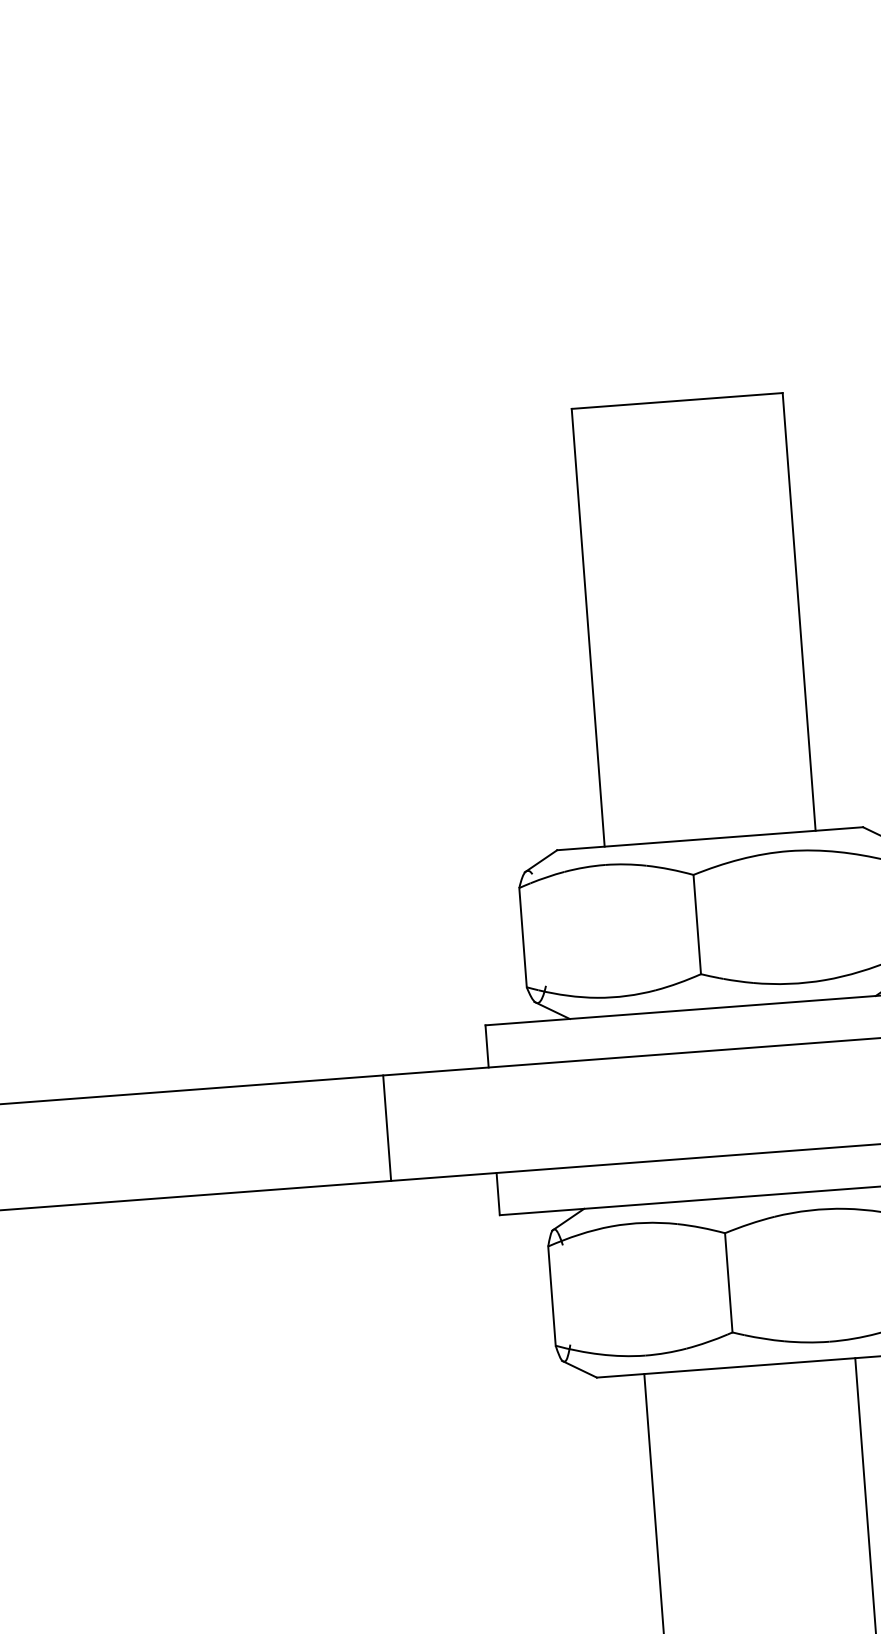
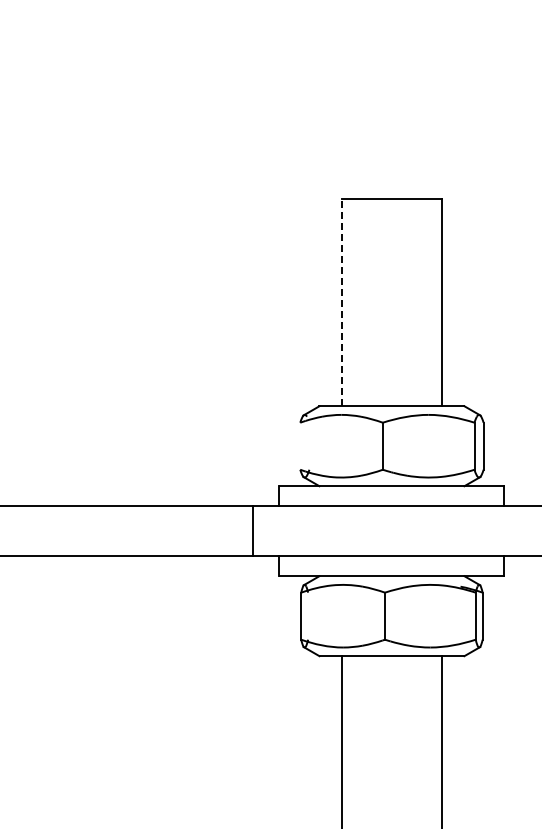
line: (587, 627) -> (341, 302), solid -> dashed
line: (523, 936) -> (300, 445), removed
line: (387, 1128) -> (252, 531), moved

